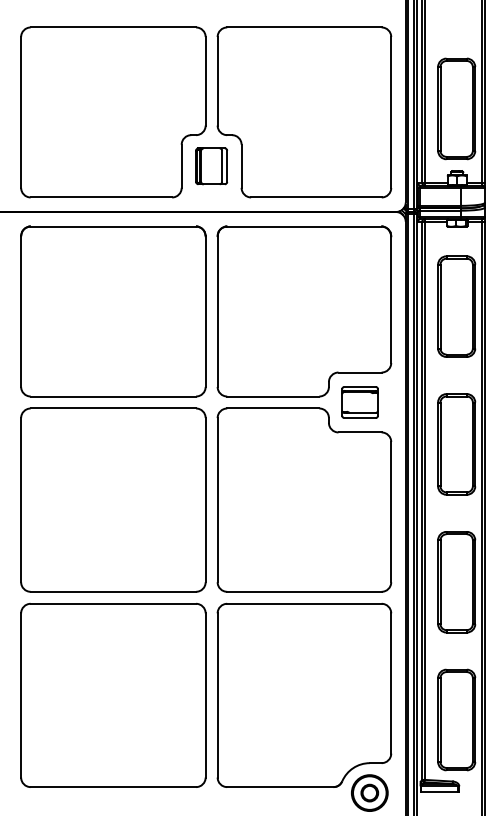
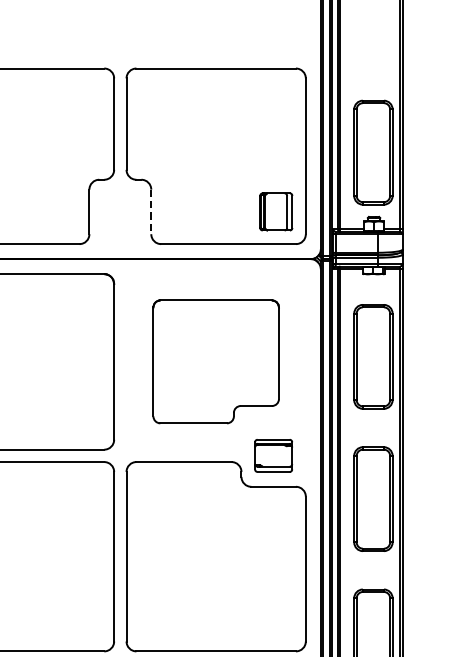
part: (211, 166) -> (276, 212), moved
line: (241, 166) -> (151, 212), solid -> dashed
part: (304, 311) -> (216, 361), size x0.7

